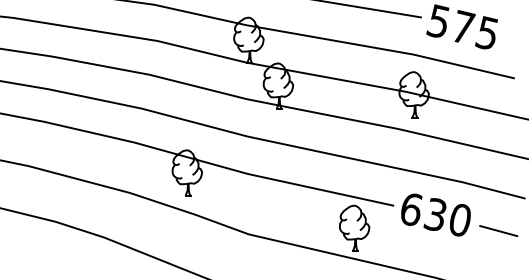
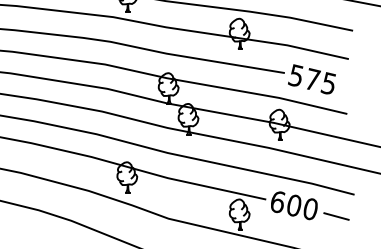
text: (434, 214) -> (293, 205), 630 -> 600

